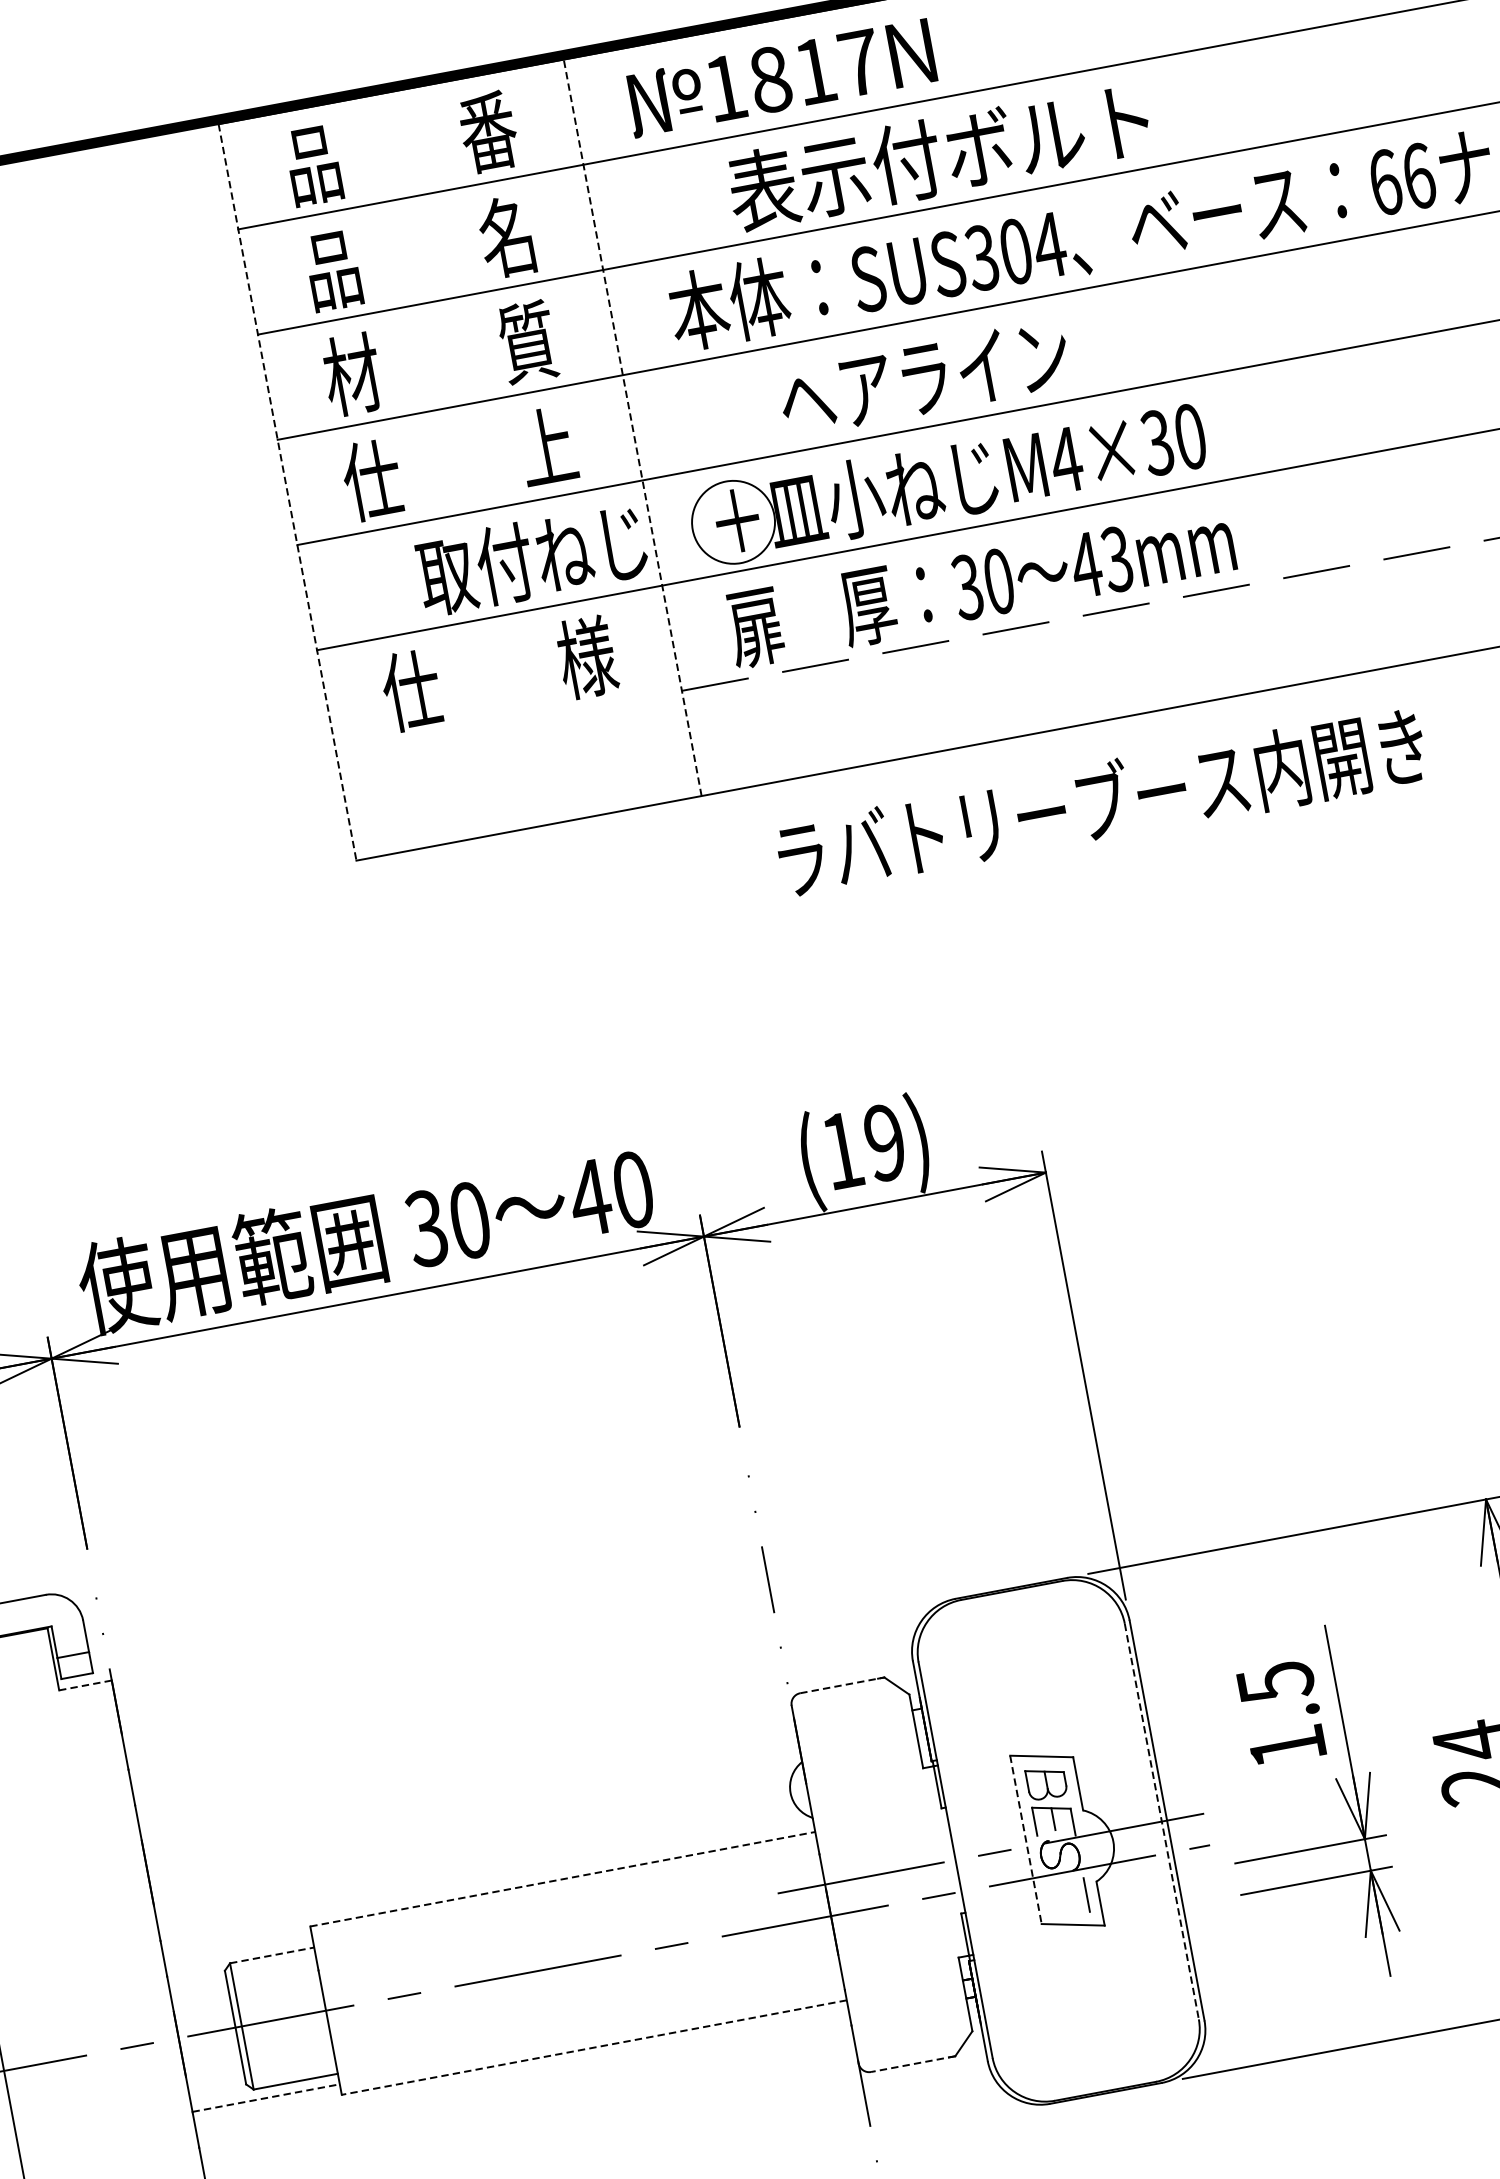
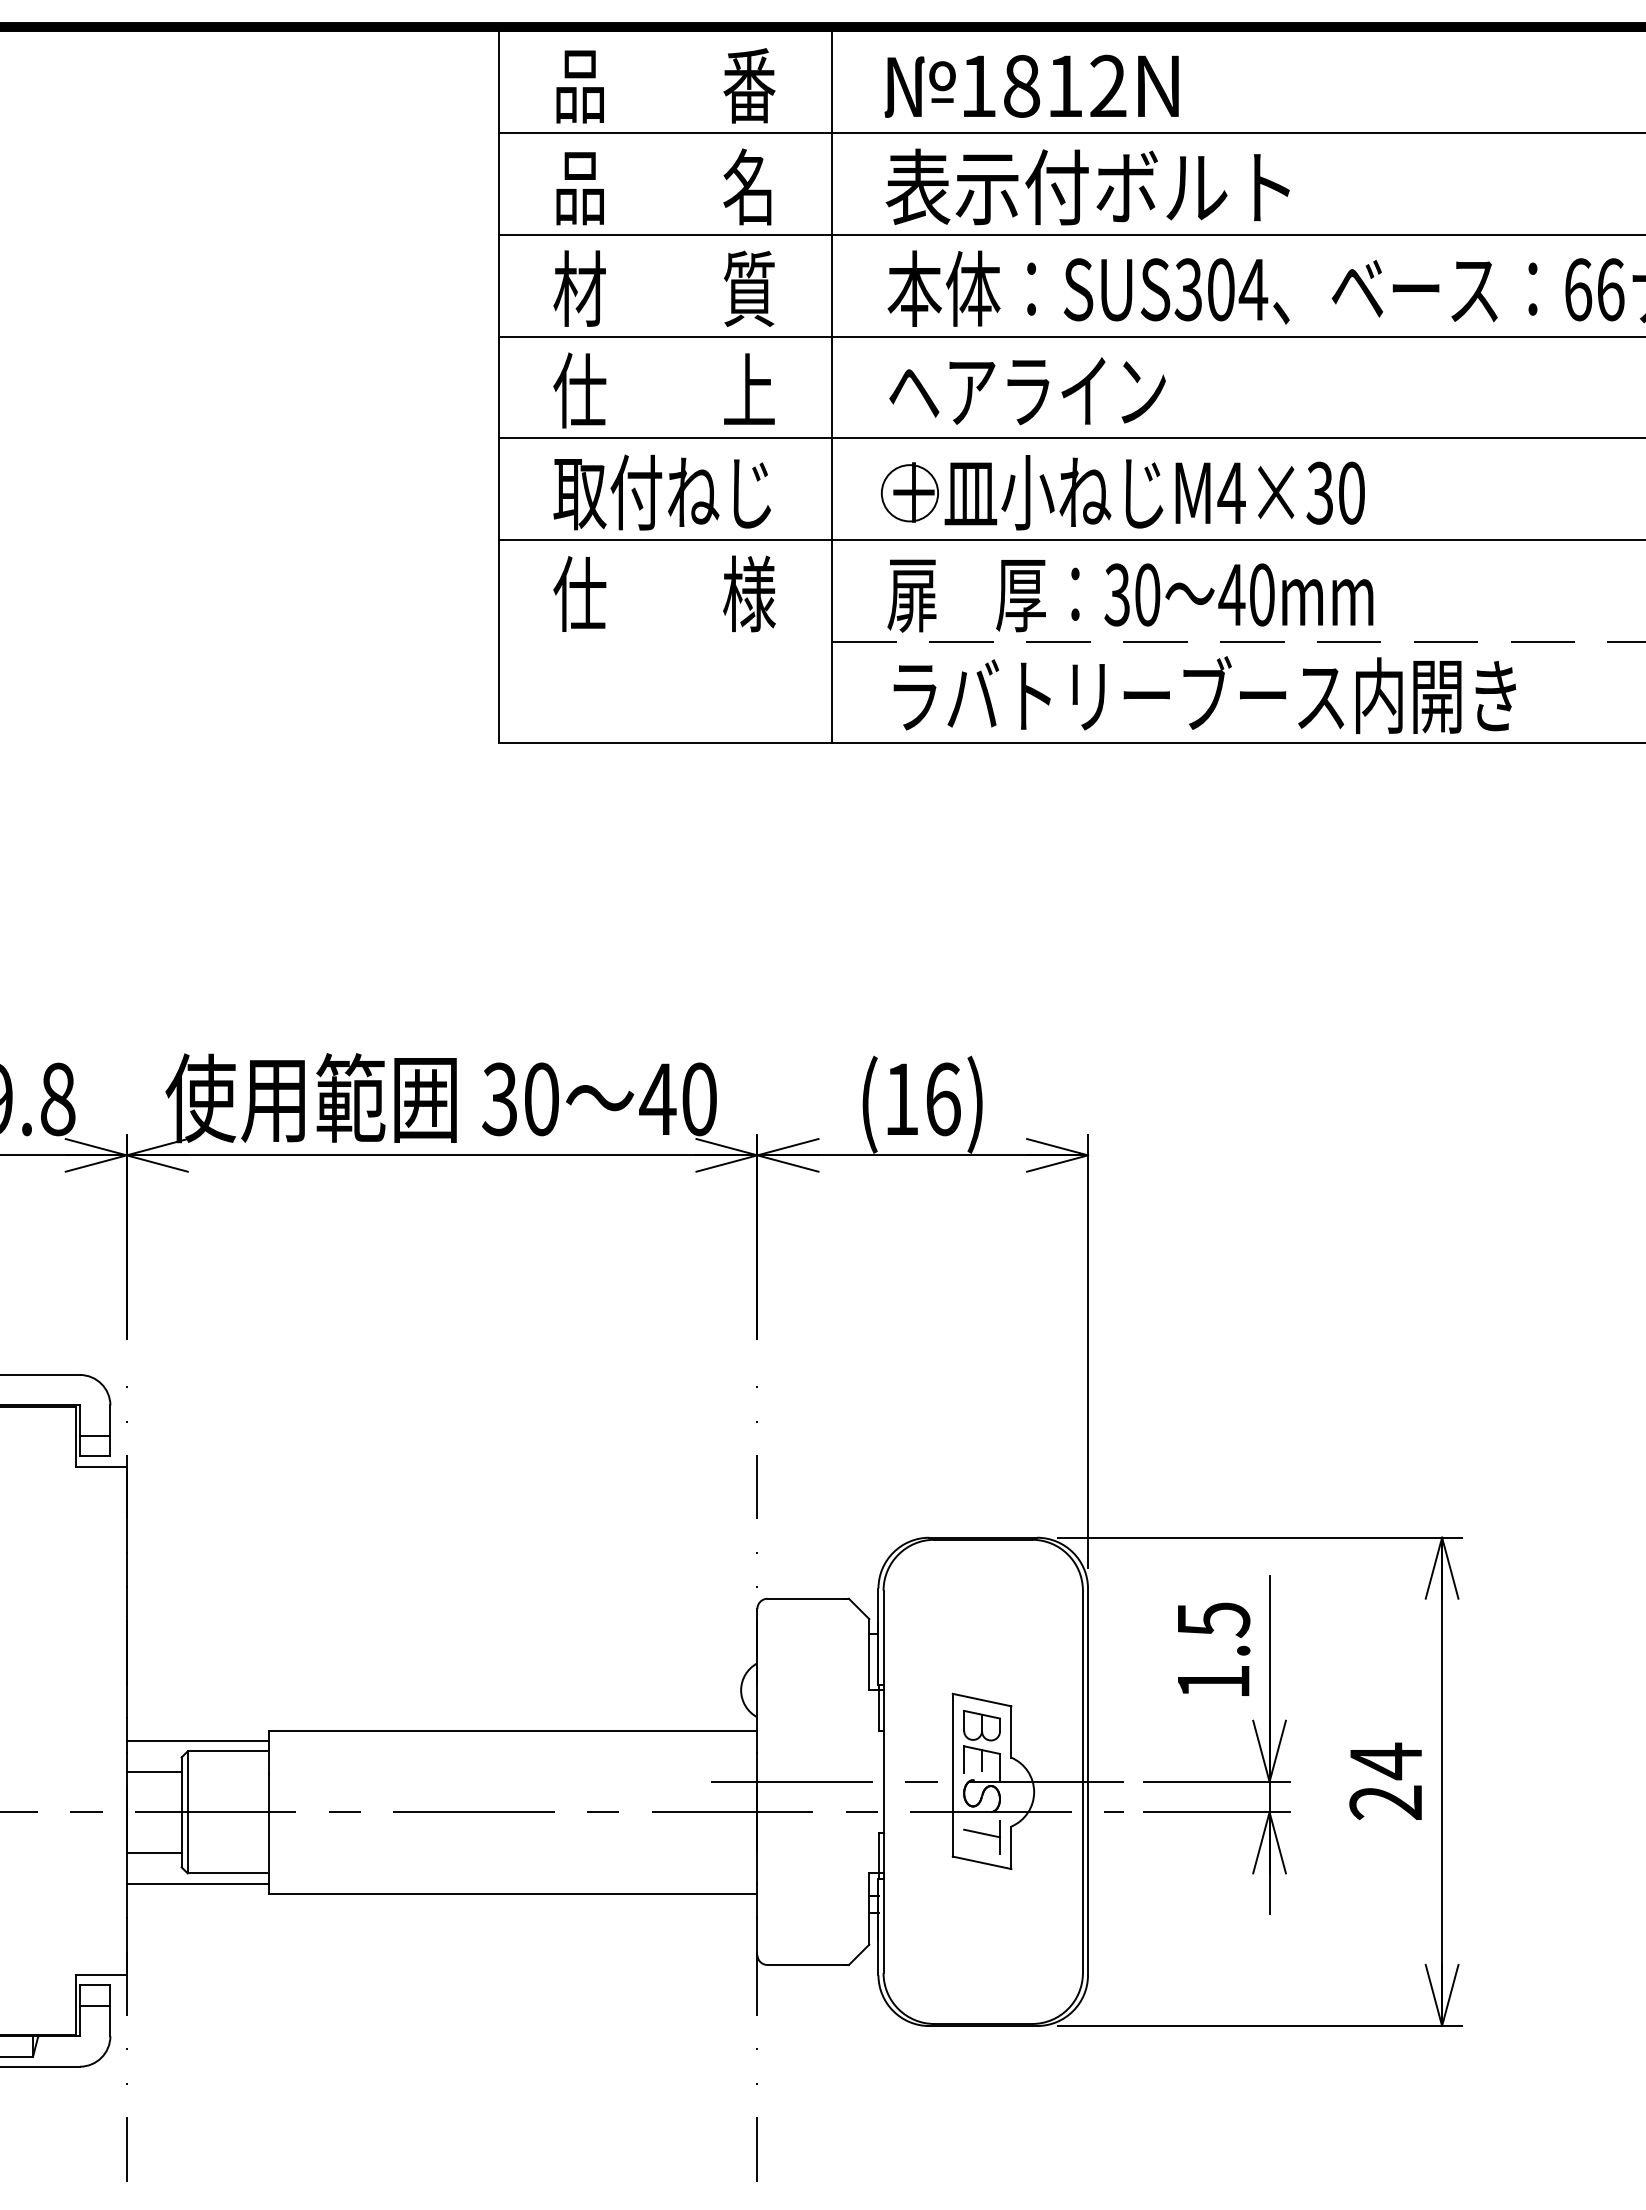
text: (859, 62) -> (1108, 85), 1817N -> 1812N
text: (938, 155) -> (1087, 186), moved
text: (924, 378) -> (1027, 391), moved
line: (632, 426) -> (832, 386), dashed -> solid
line: (287, 492) -> (498, 387), dashed -> solid
circle: (733, 522) -> (909, 493), size x0.71
text: (1116, 558) -> (1261, 594), 43mm -> 40mm
text: (531, 559) -> (661, 492), moved
text: (1101, 801) -> (1204, 694), moved
text: (885, 1142) -> (943, 1099), (19) -> (16)
line: (84, 1685) -> (100, 1466), dashed -> solid
line: (842, 1685) -> (808, 1598), dashed -> solid
line: (1161, 1822) -> (1082, 1782), dashed -> solid
line: (1025, 1840) -> (952, 1775), dashed -> solid
part: (1309, 1849) -> (1216, 1781), moved
line: (563, 1879) -> (513, 1731), dashed -> solid
line: (1066, 1894) -> (981, 1833), added
line: (238, 1951) -> (197, 1741), added
line: (272, 1955) -> (228, 1751), dashed -> solid
line: (198, 1990) -> (153, 1771), added
line: (593, 2047) -> (512, 1893), dashed -> solid
line: (913, 2064) -> (808, 1965), dashed -> solid
line: (214, 2075) -> (153, 1853), added
line: (266, 2097) -> (198, 1883), dashed -> solid

